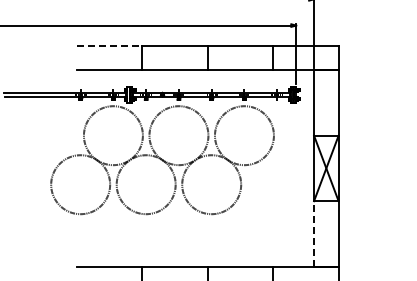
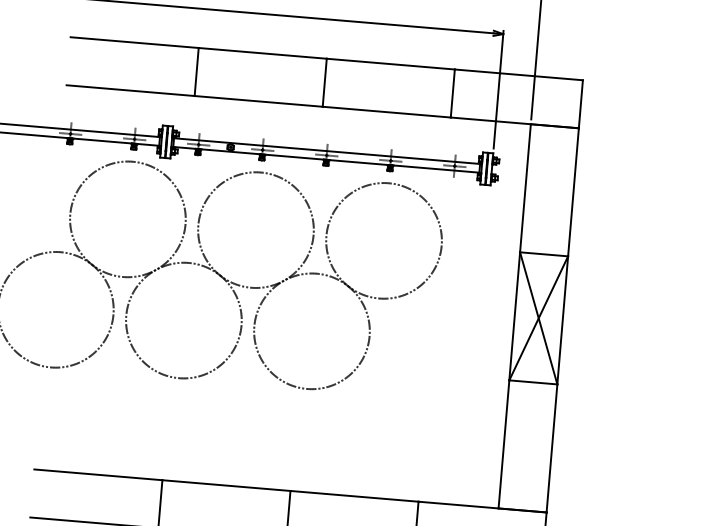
line: (109, 45) -> (135, 42), dashed -> solid
line: (314, 233) -> (504, 443), dashed -> solid

